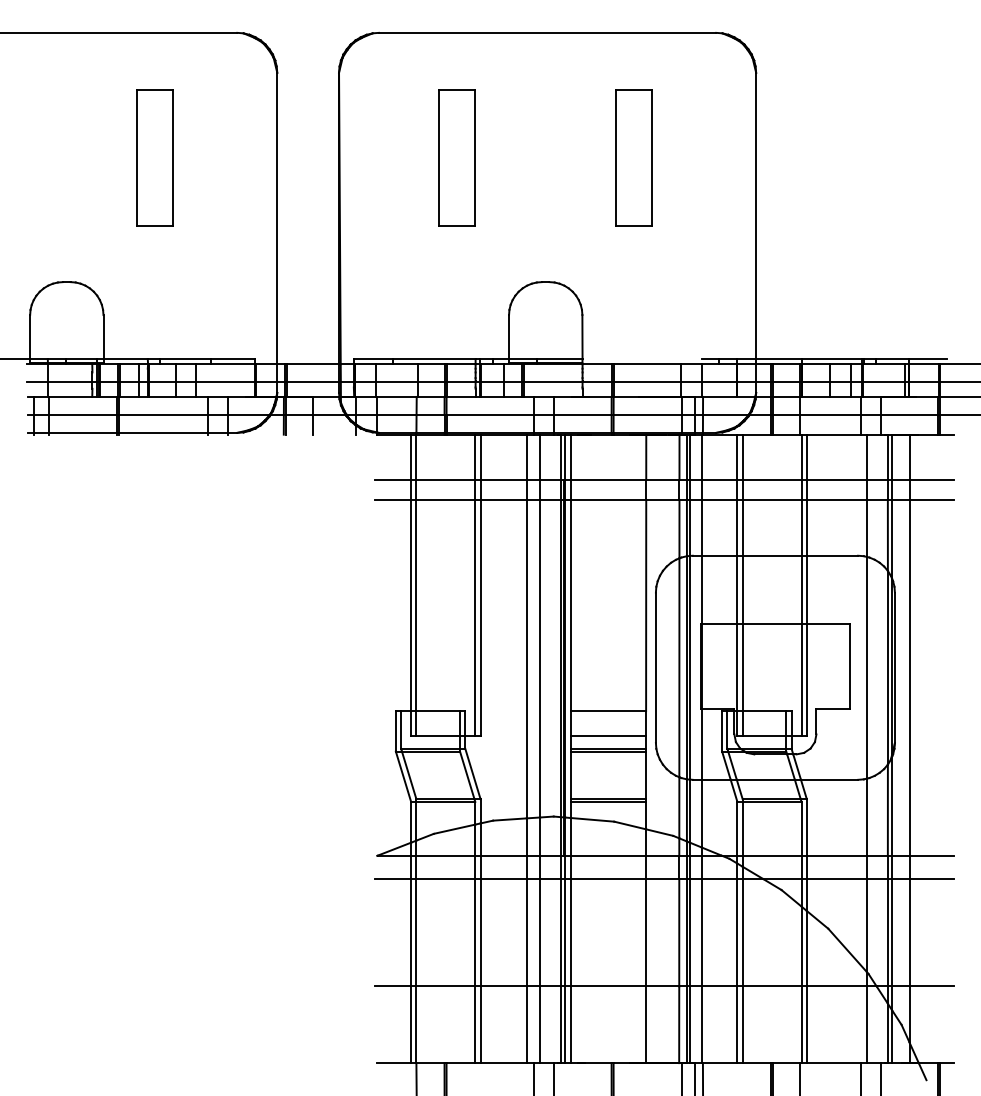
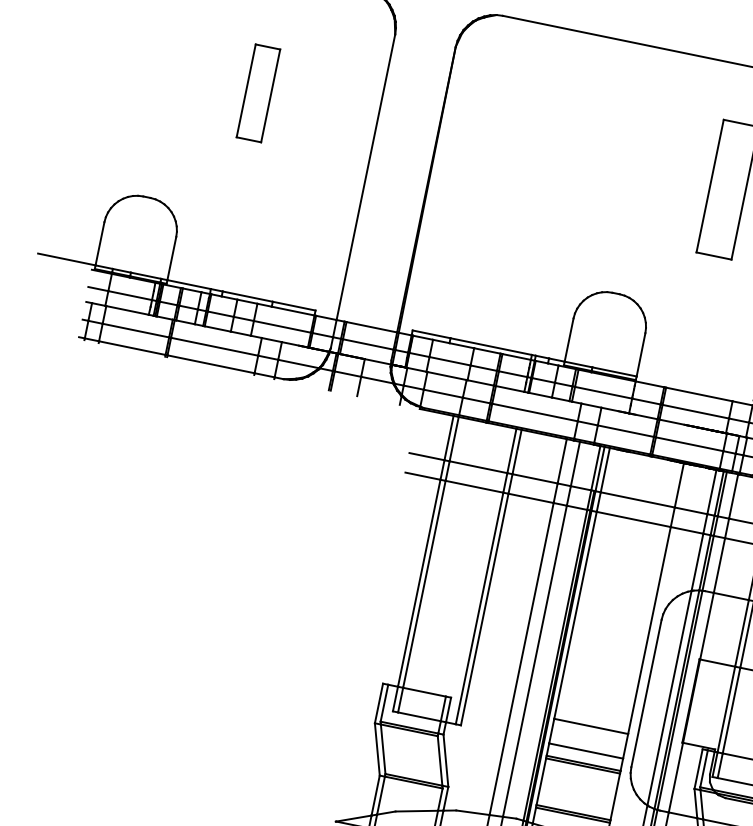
part: (154, 157) -> (257, 92), size x0.7
part: (456, 157) -> (553, 153), removed

